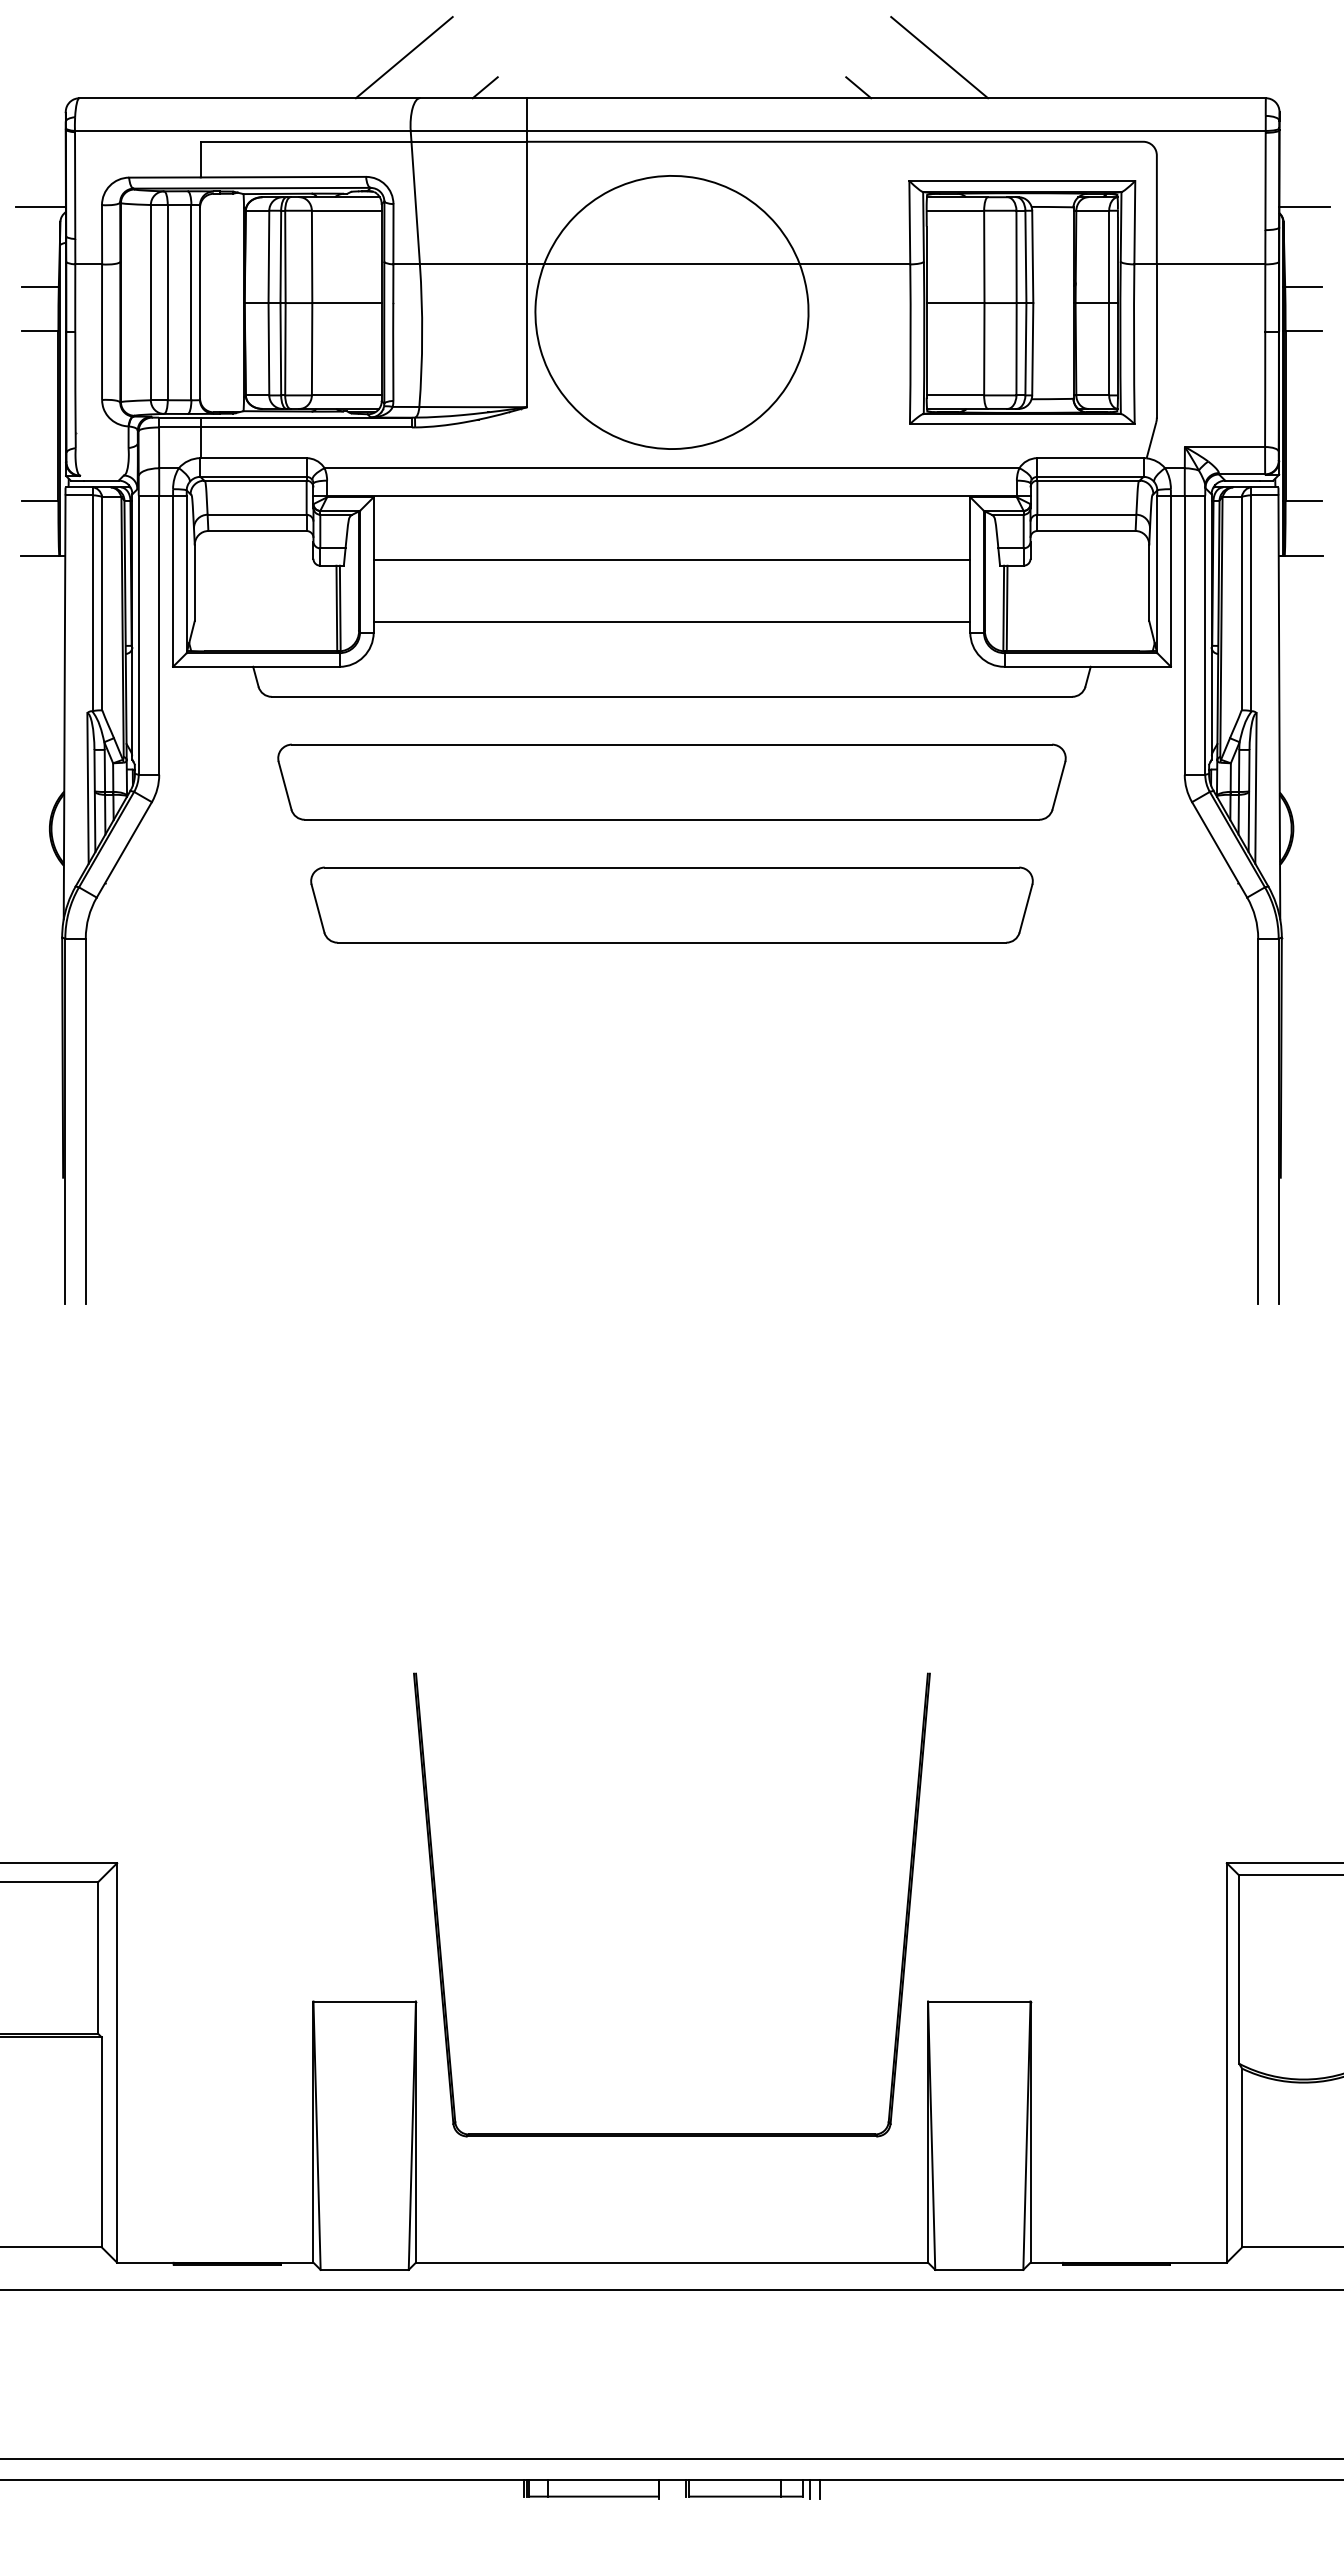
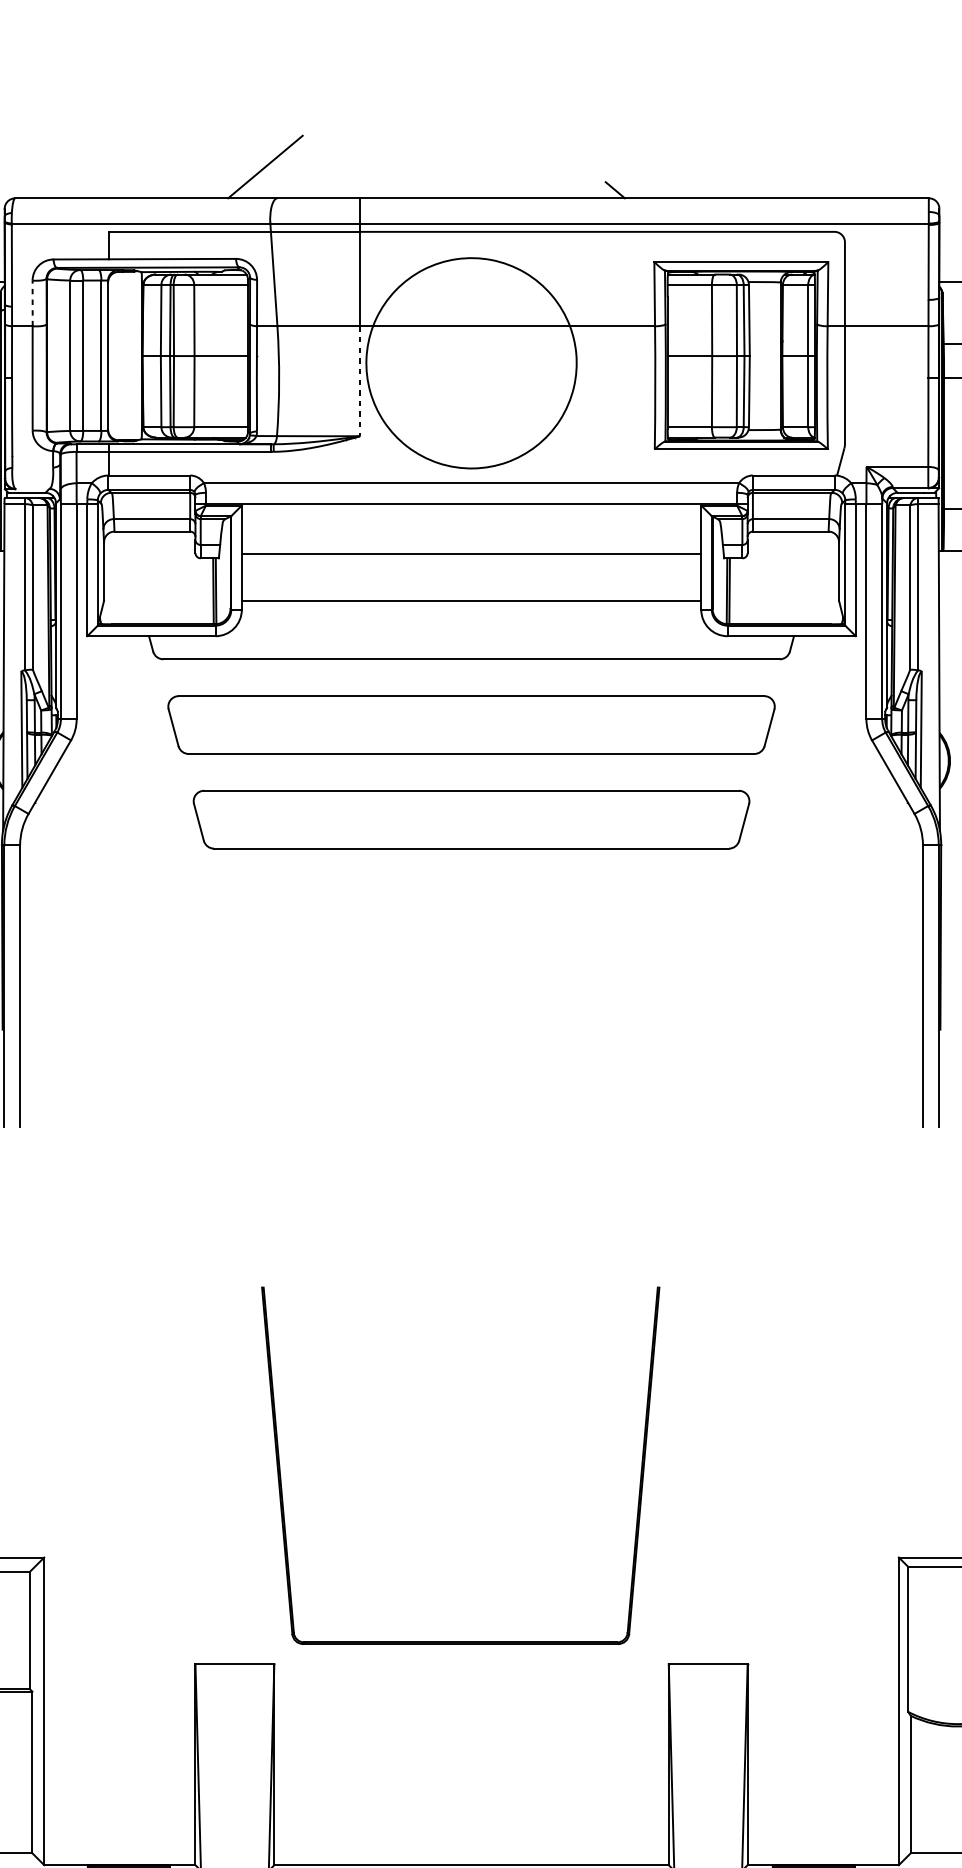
line: (939, 57) -> (677, 166), removed
line: (484, 87) -> (327, 190), removed
line: (102, 234) -> (32, 303), solid -> dashed
line: (527, 336) -> (360, 381), solid -> dashed
part: (671, 2133) -> (460, 1641), moved

